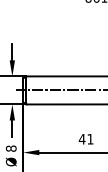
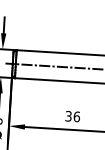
text: (85, 138) -> (71, 115), 41 -> 36

